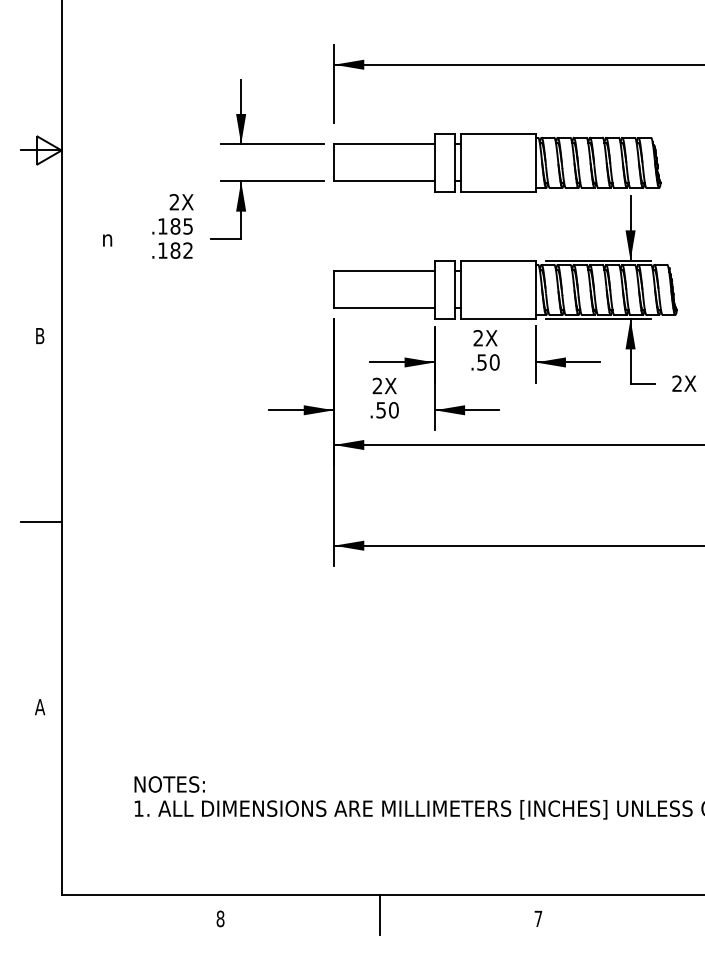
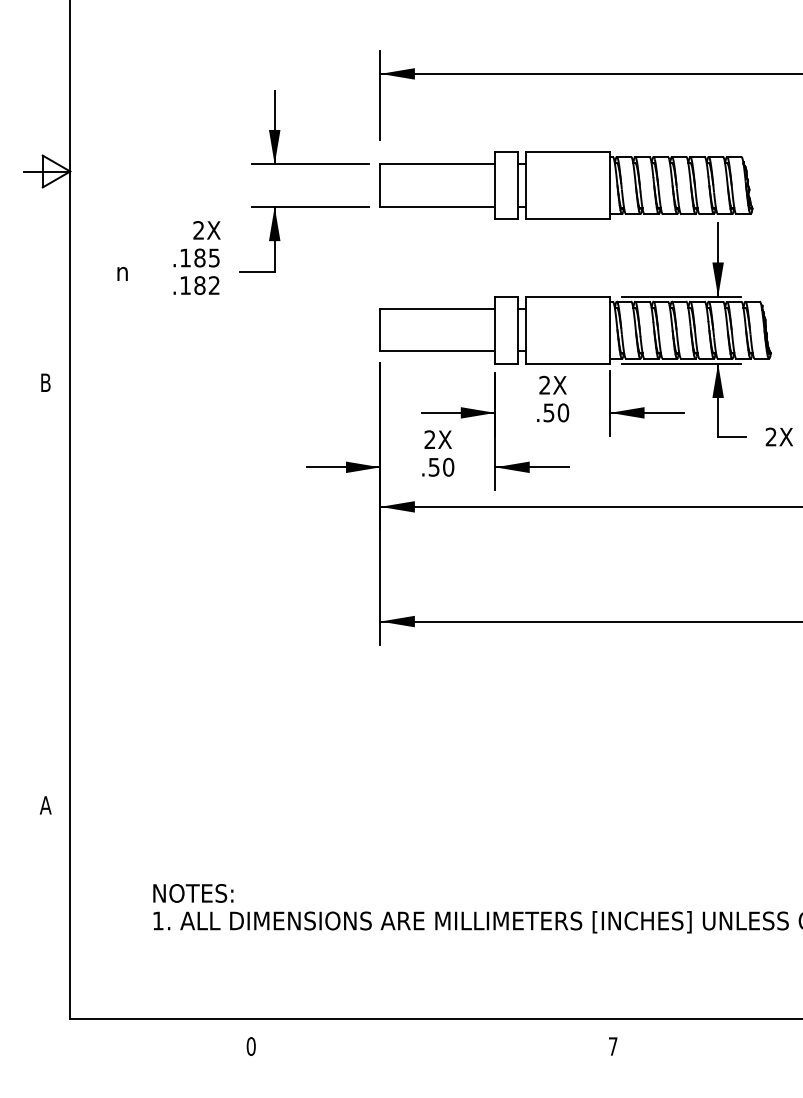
line: (41, 521) -> (47, 593), removed
line: (379, 914) -> (432, 1041), removed
text: (220, 918) -> (251, 1046), 8 -> 0

